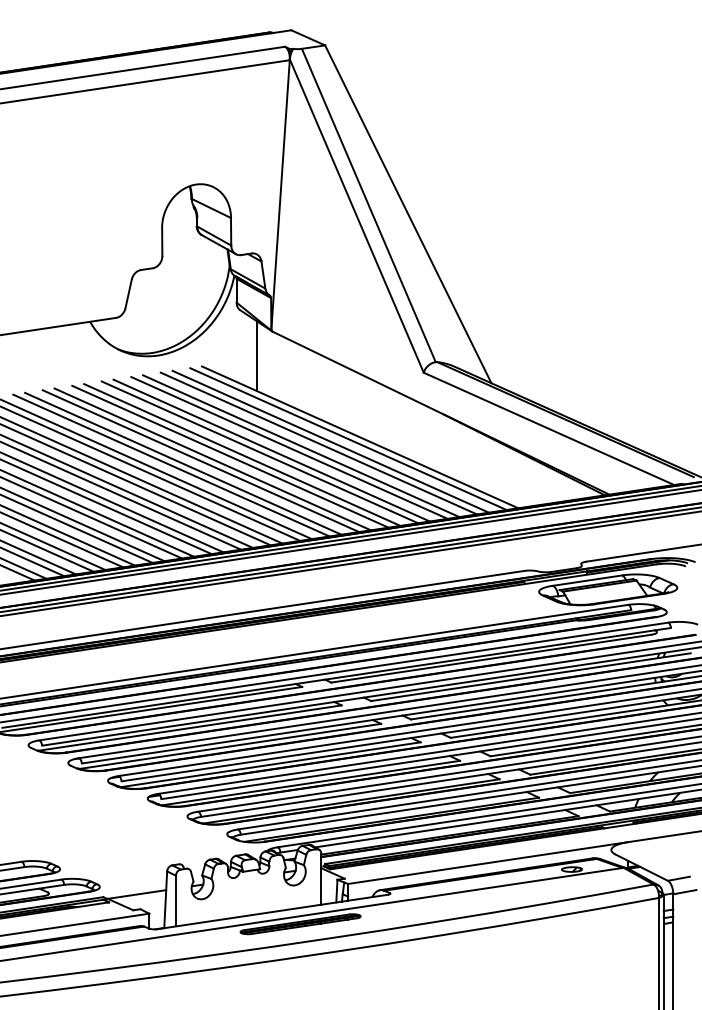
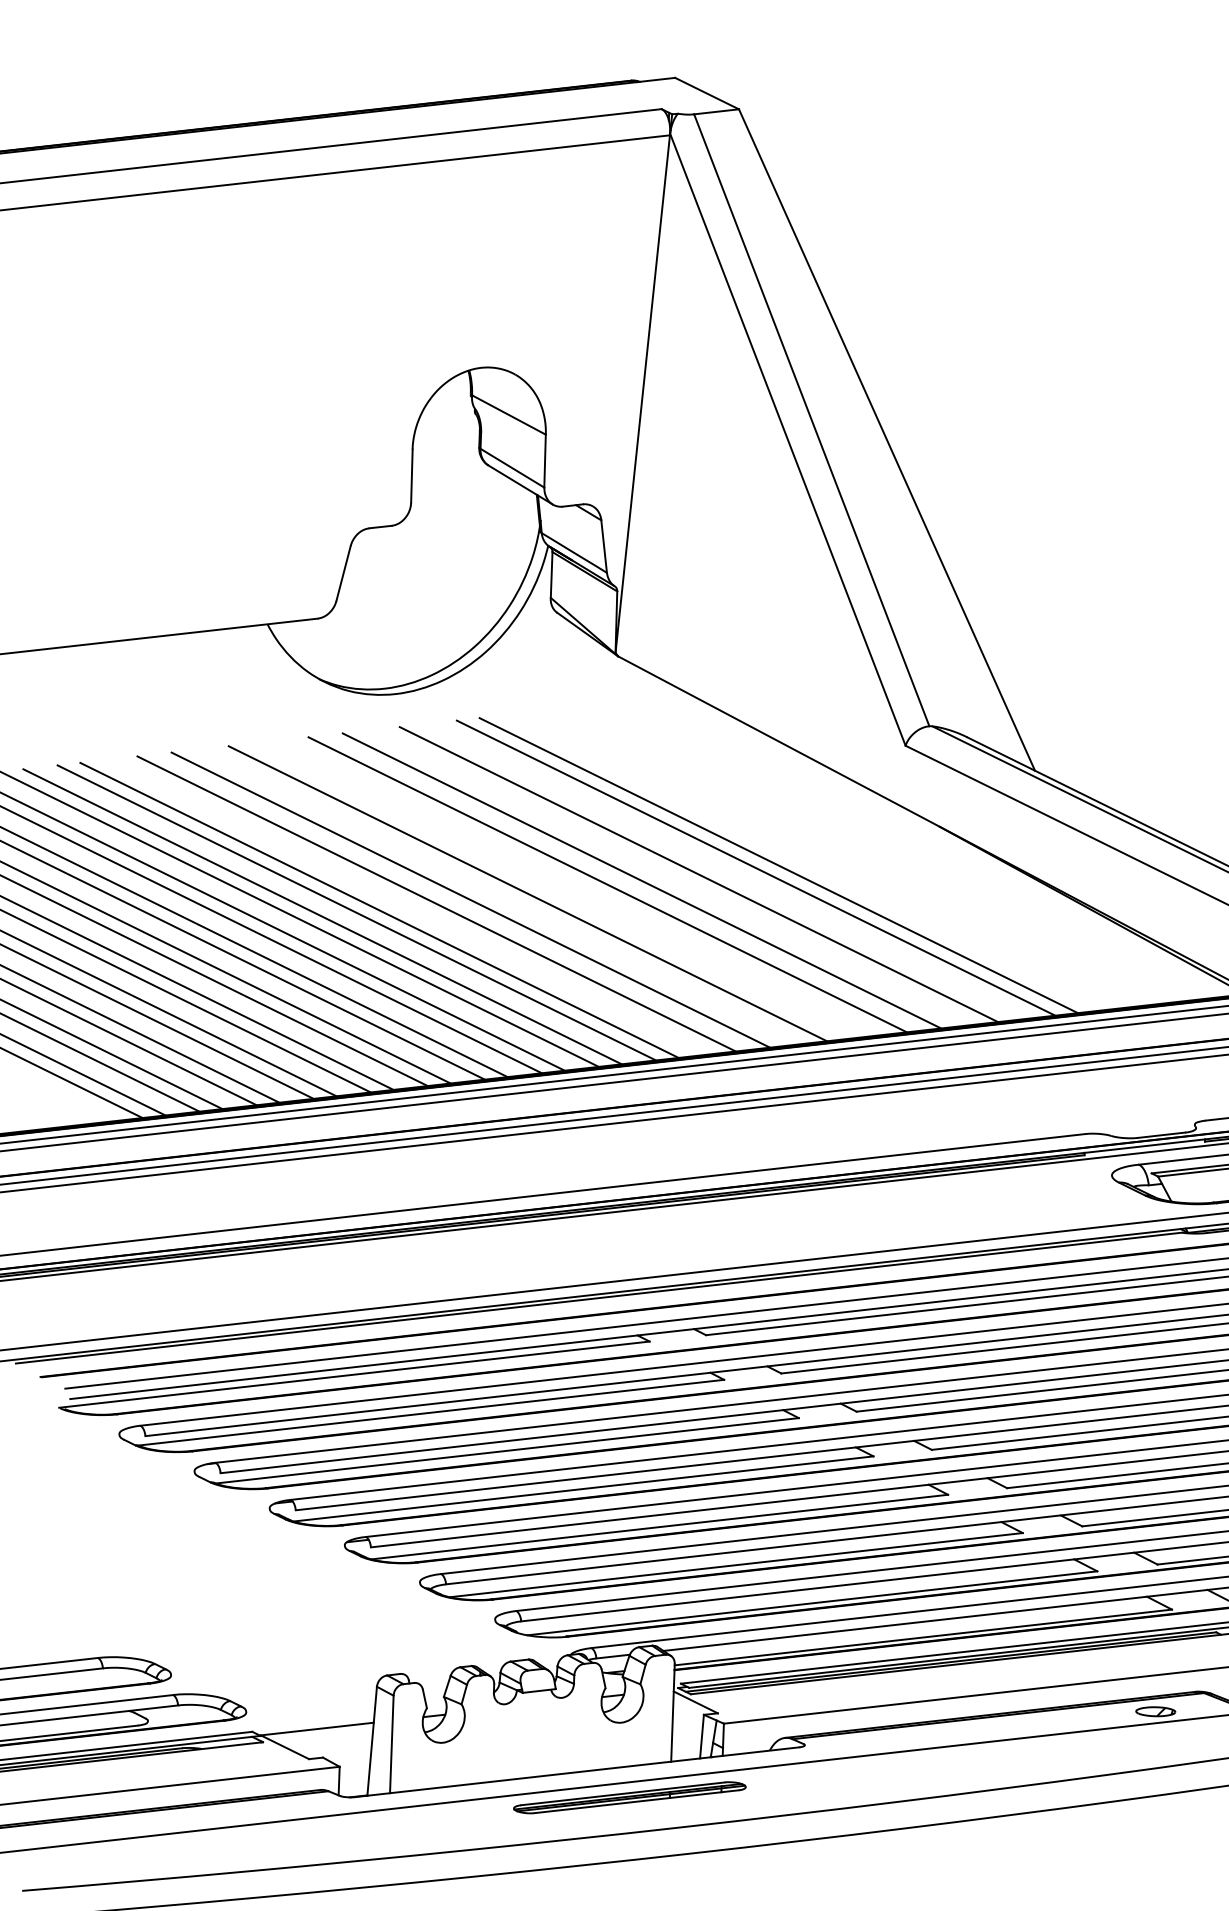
line: (257, 356) -> (587, 702), removed
line: (330, 441) -> (721, 871), removed
line: (301, 446) -> (665, 879), removed
line: (259, 452) -> (584, 887), removed
line: (242, 454) -> (551, 890), removed
line: (212, 459) -> (493, 897), removed
line: (171, 465) -> (413, 906), removed

